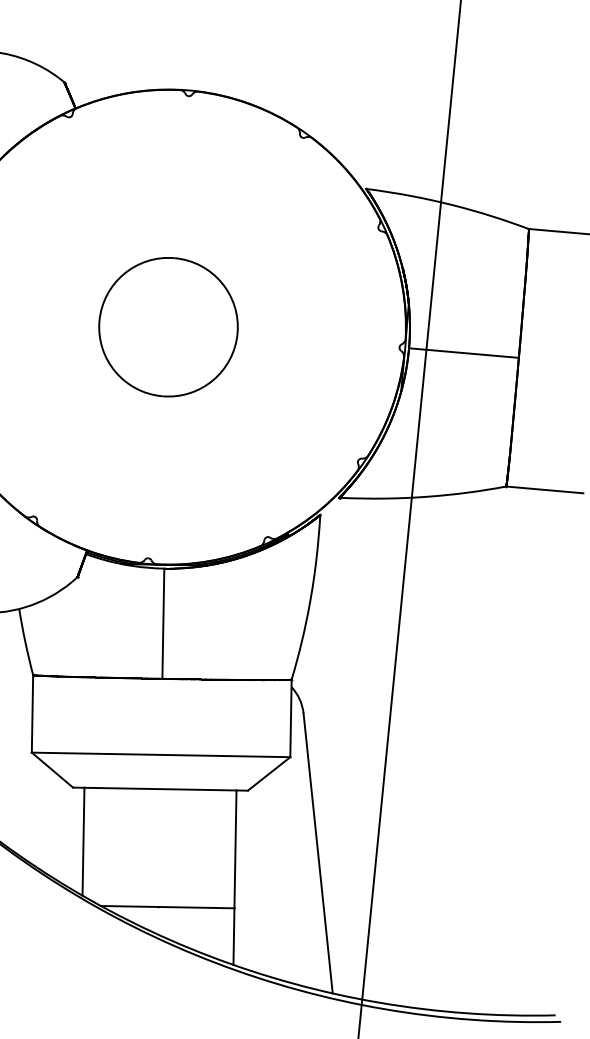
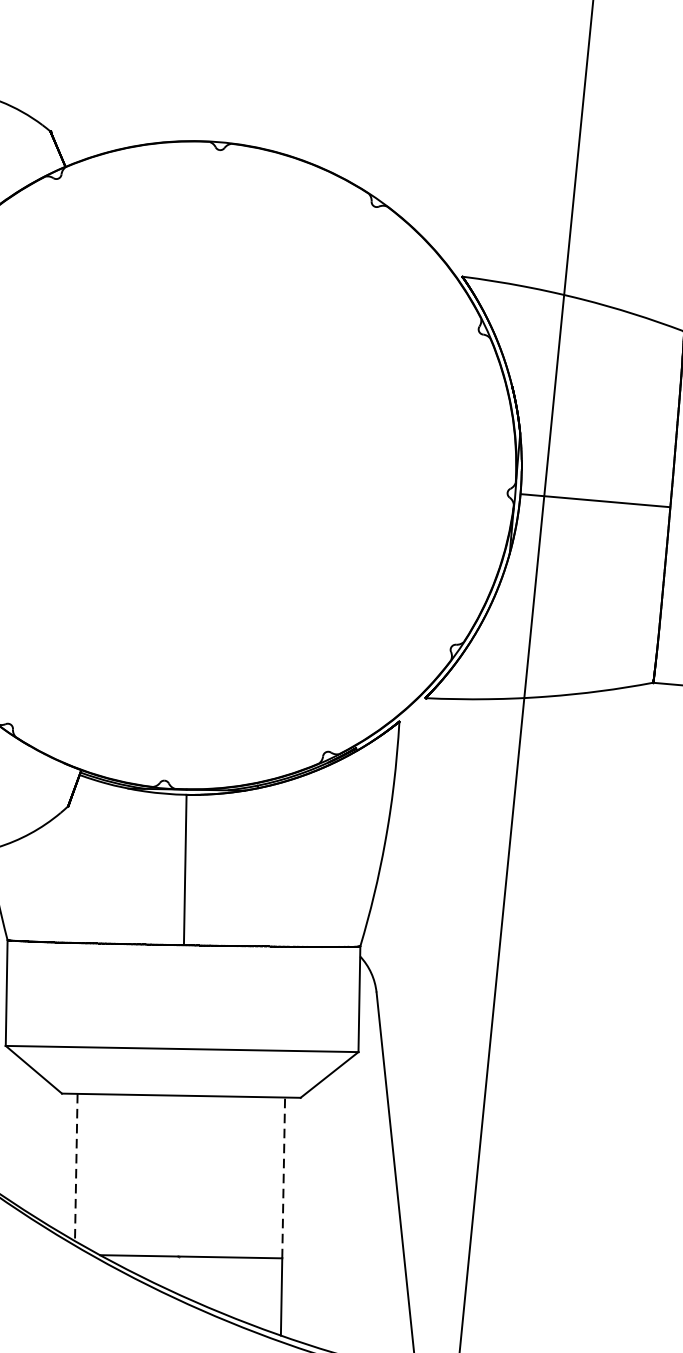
part: (168, 327) -> (192, 465), removed
line: (83, 841) -> (76, 1167), solid -> dashed
line: (235, 849) -> (283, 1178), solid -> dashed

